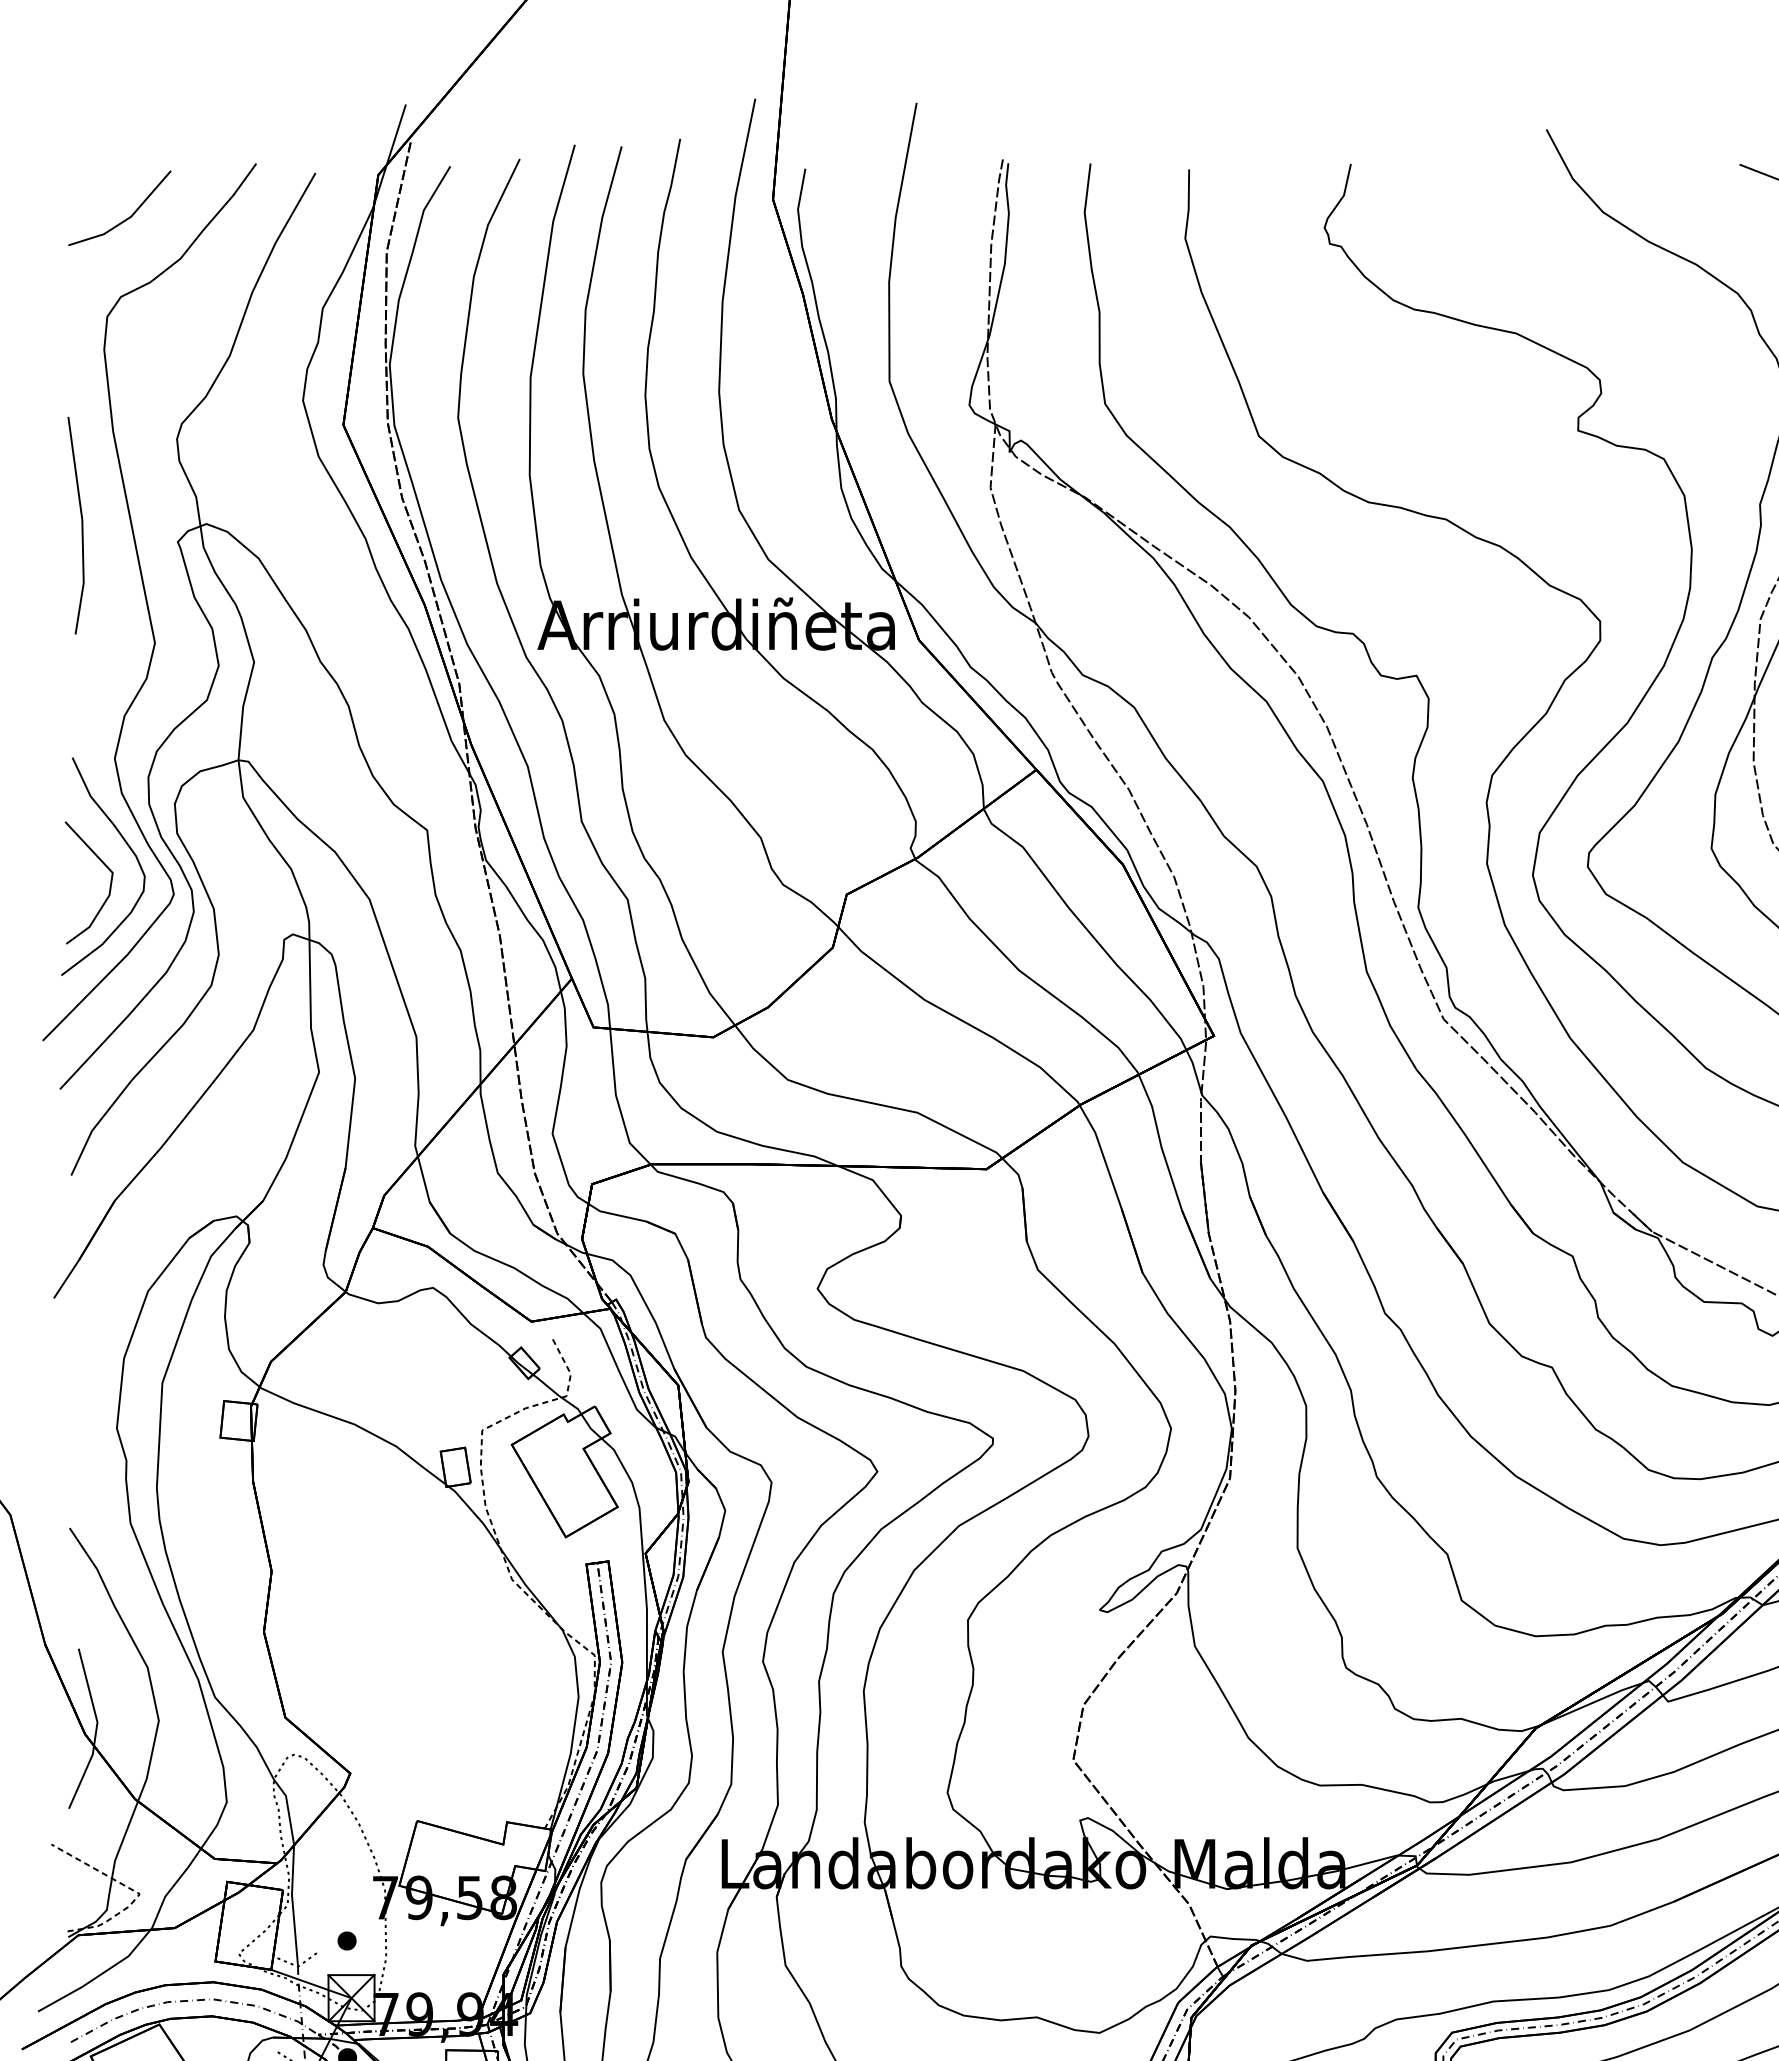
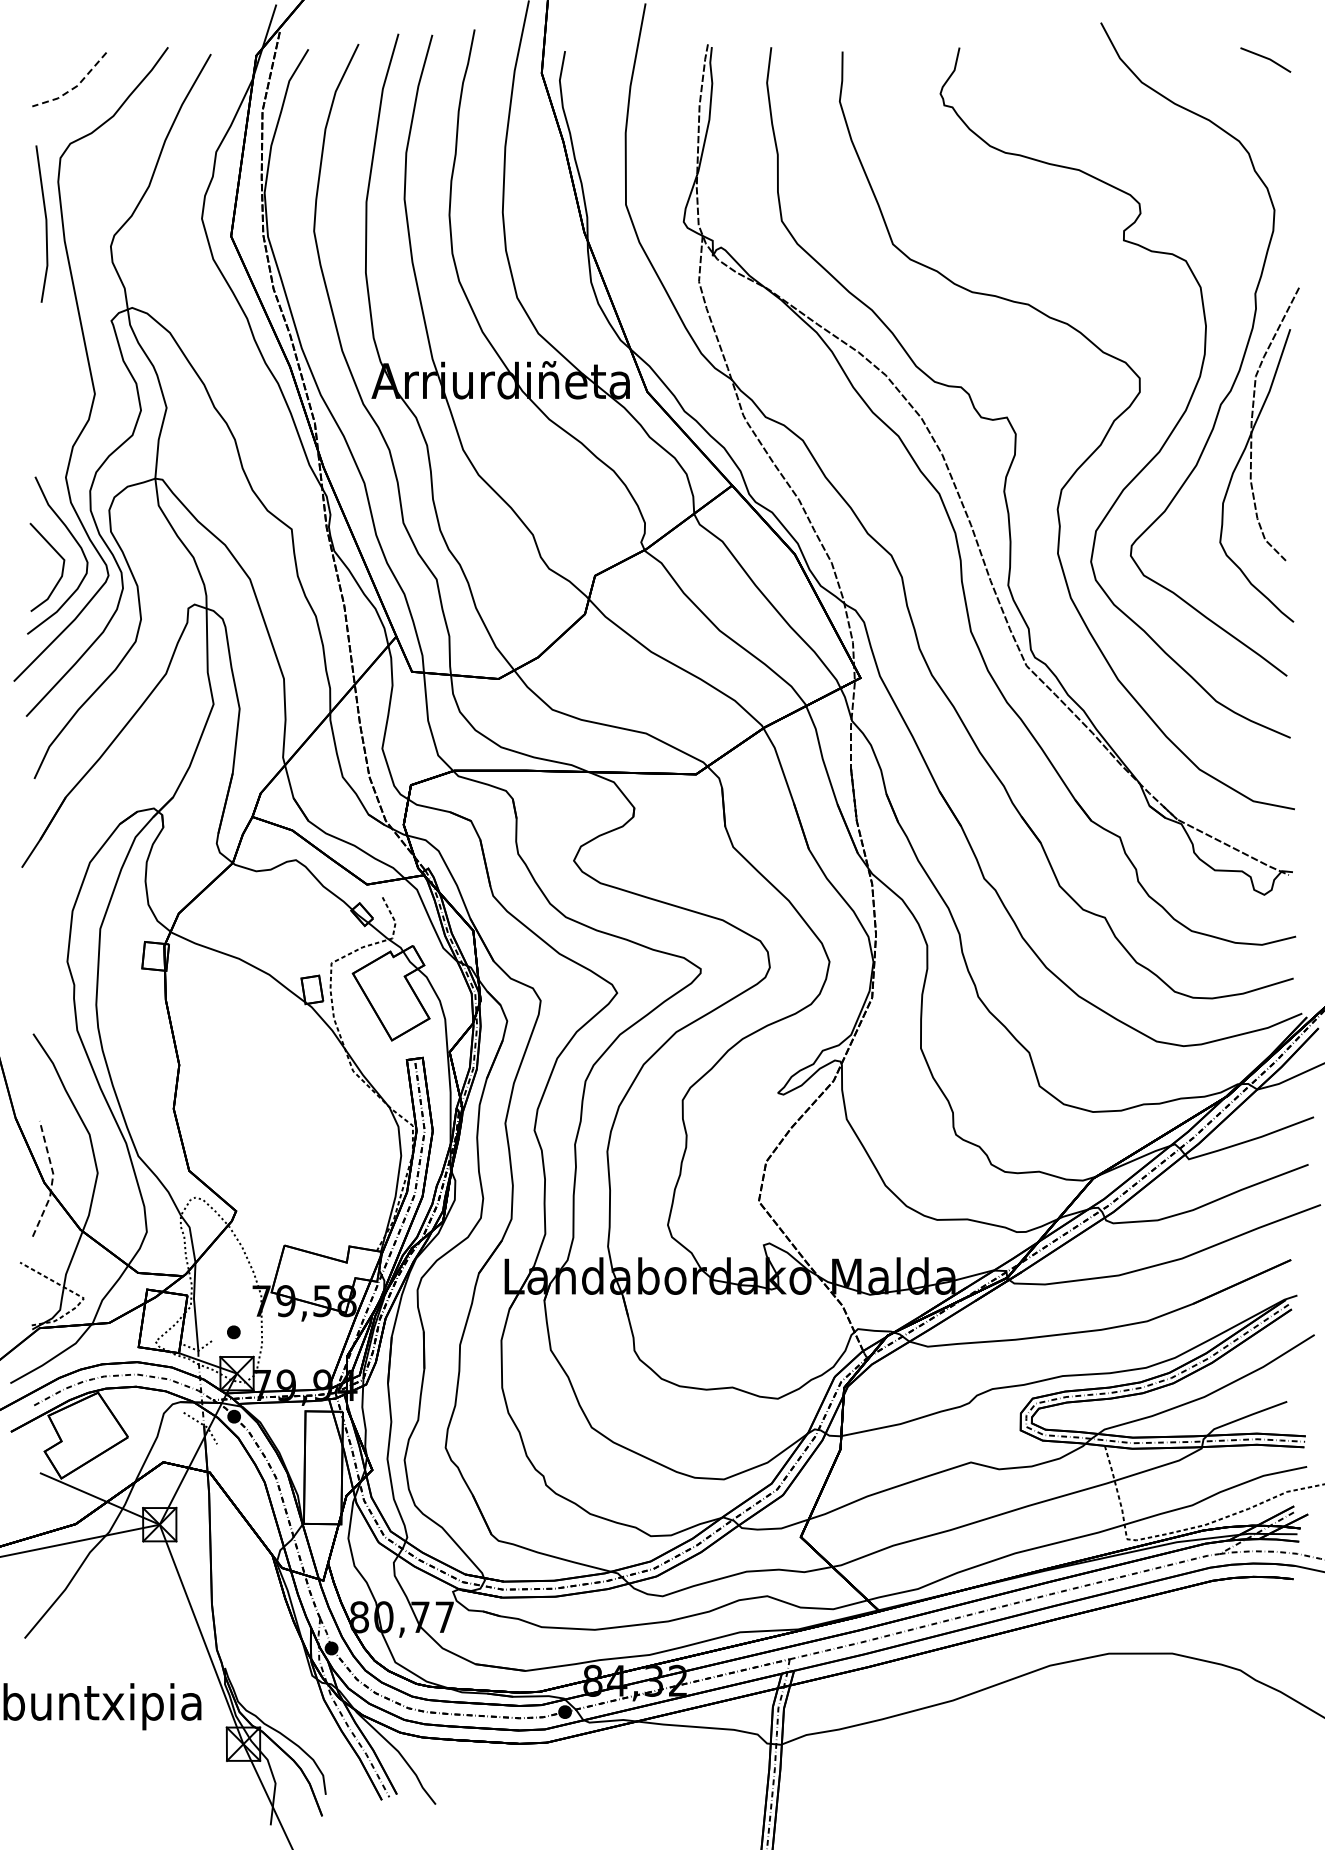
line: (126, 219) -> (74, 87), solid -> dashed
line: (81, 524) -> (45, 223), moved
line: (96, 1730) -> (52, 1180), solid -> dashed

